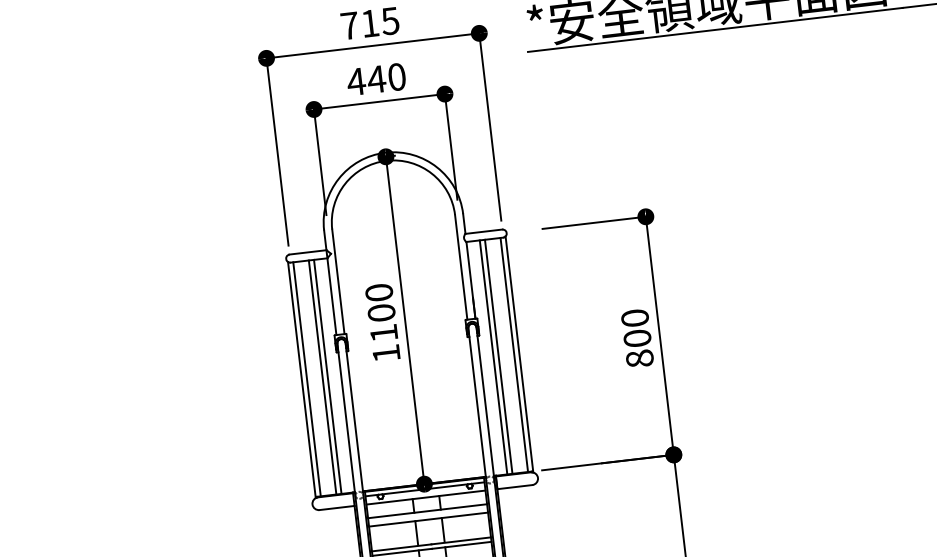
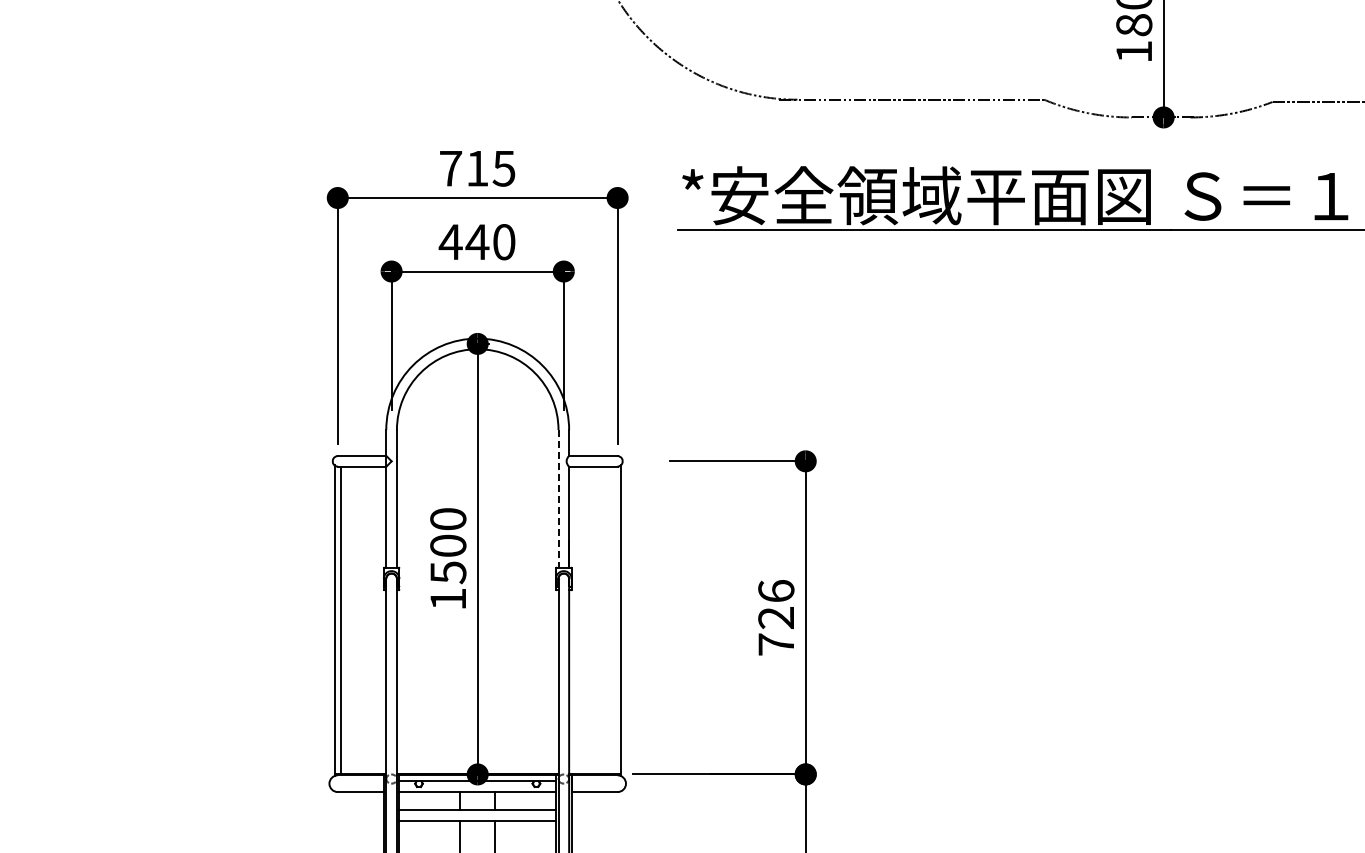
line: (461, 267) -> (558, 498), solid -> dashed
text: (384, 333) -> (448, 572), 1100 -> 1500
text: (637, 338) -> (776, 617), 800 -> 726
line: (514, 354) -> (614, 620), removed
line: (498, 356) -> (593, 620), removed
line: (493, 357) -> (586, 620), removed
line: (327, 376) -> (368, 620), removed
line: (322, 377) -> (361, 620), removed

